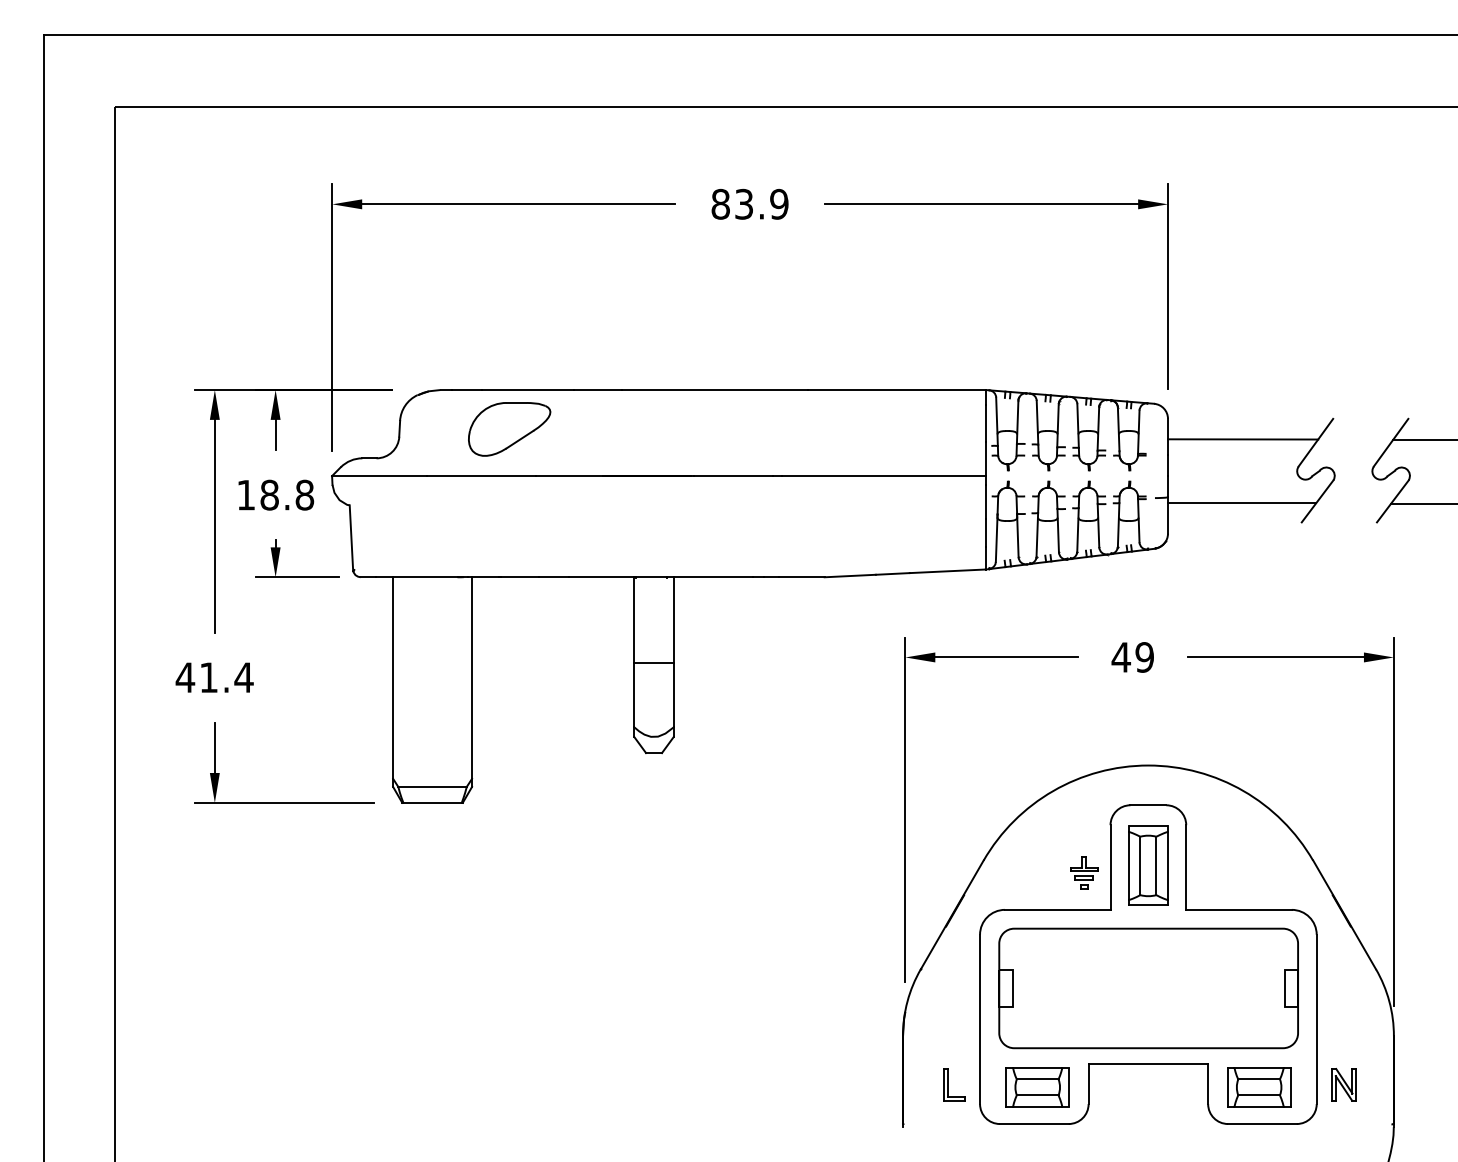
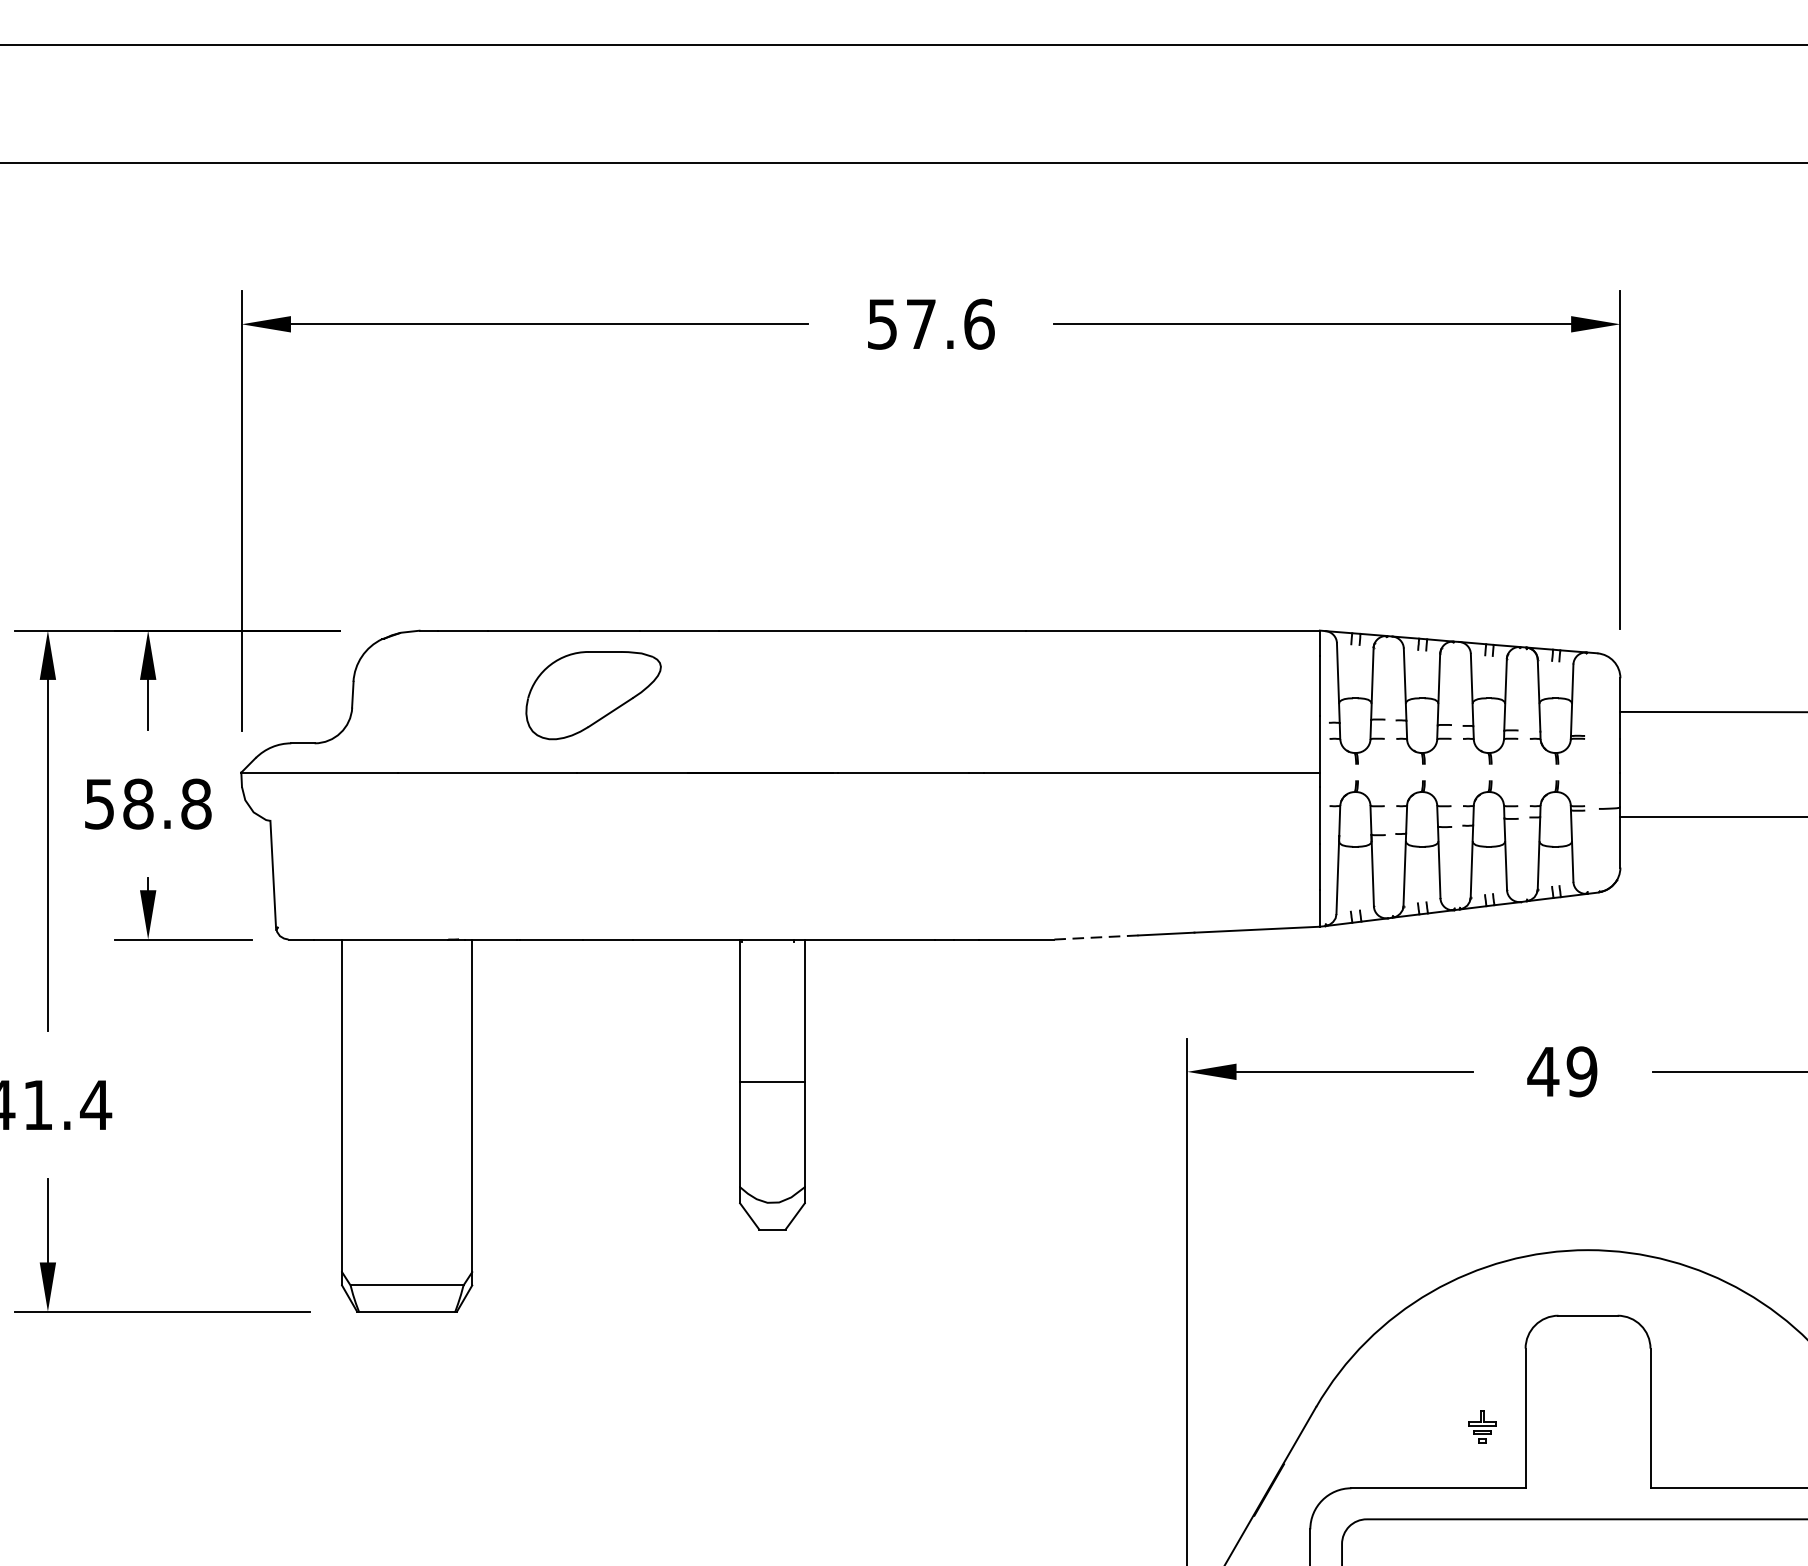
text: (749, 203) -> (929, 322), 83.9 -> 57.6
part: (509, 429) -> (593, 695), moved
text: (245, 495) -> (98, 804), 18.8 -> 58.8
line: (850, 576) -> (1096, 938), solid -> dashed
part: (1148, 865) -> (1588, 1415), removed
part: (1084, 872) -> (1482, 1426), size x0.6

